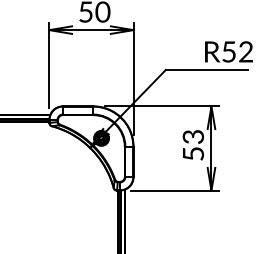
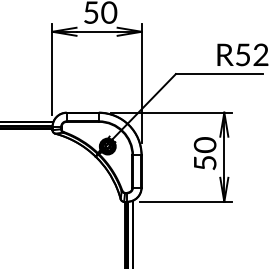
text: (193, 136) -> (205, 144), 53 -> 50

